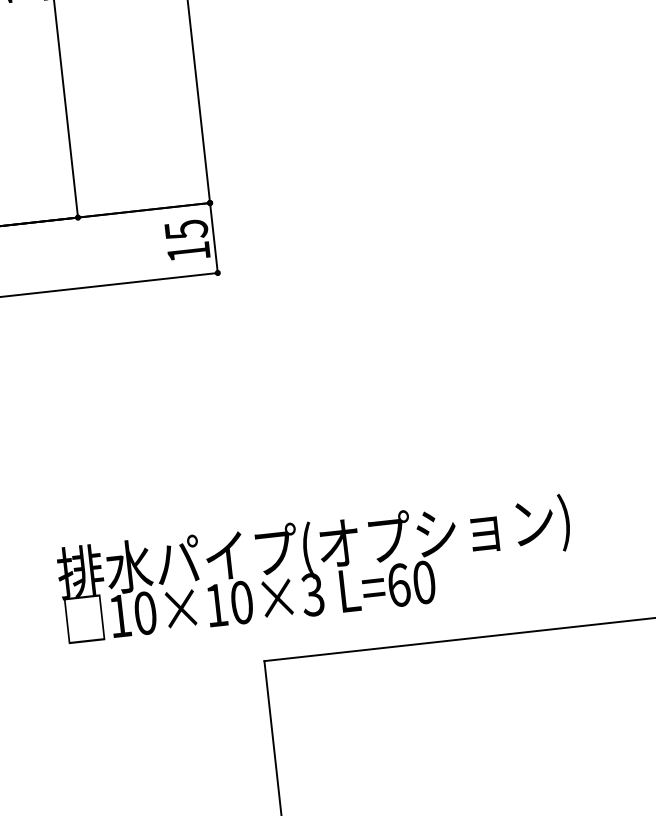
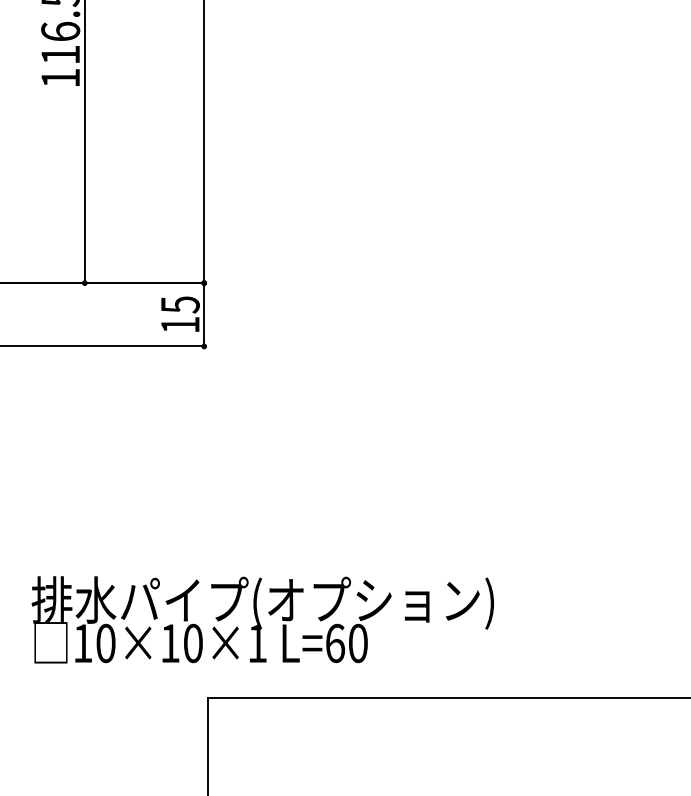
text: (311, 594) -> (256, 643), 10×10×3 -> 10×10×1

